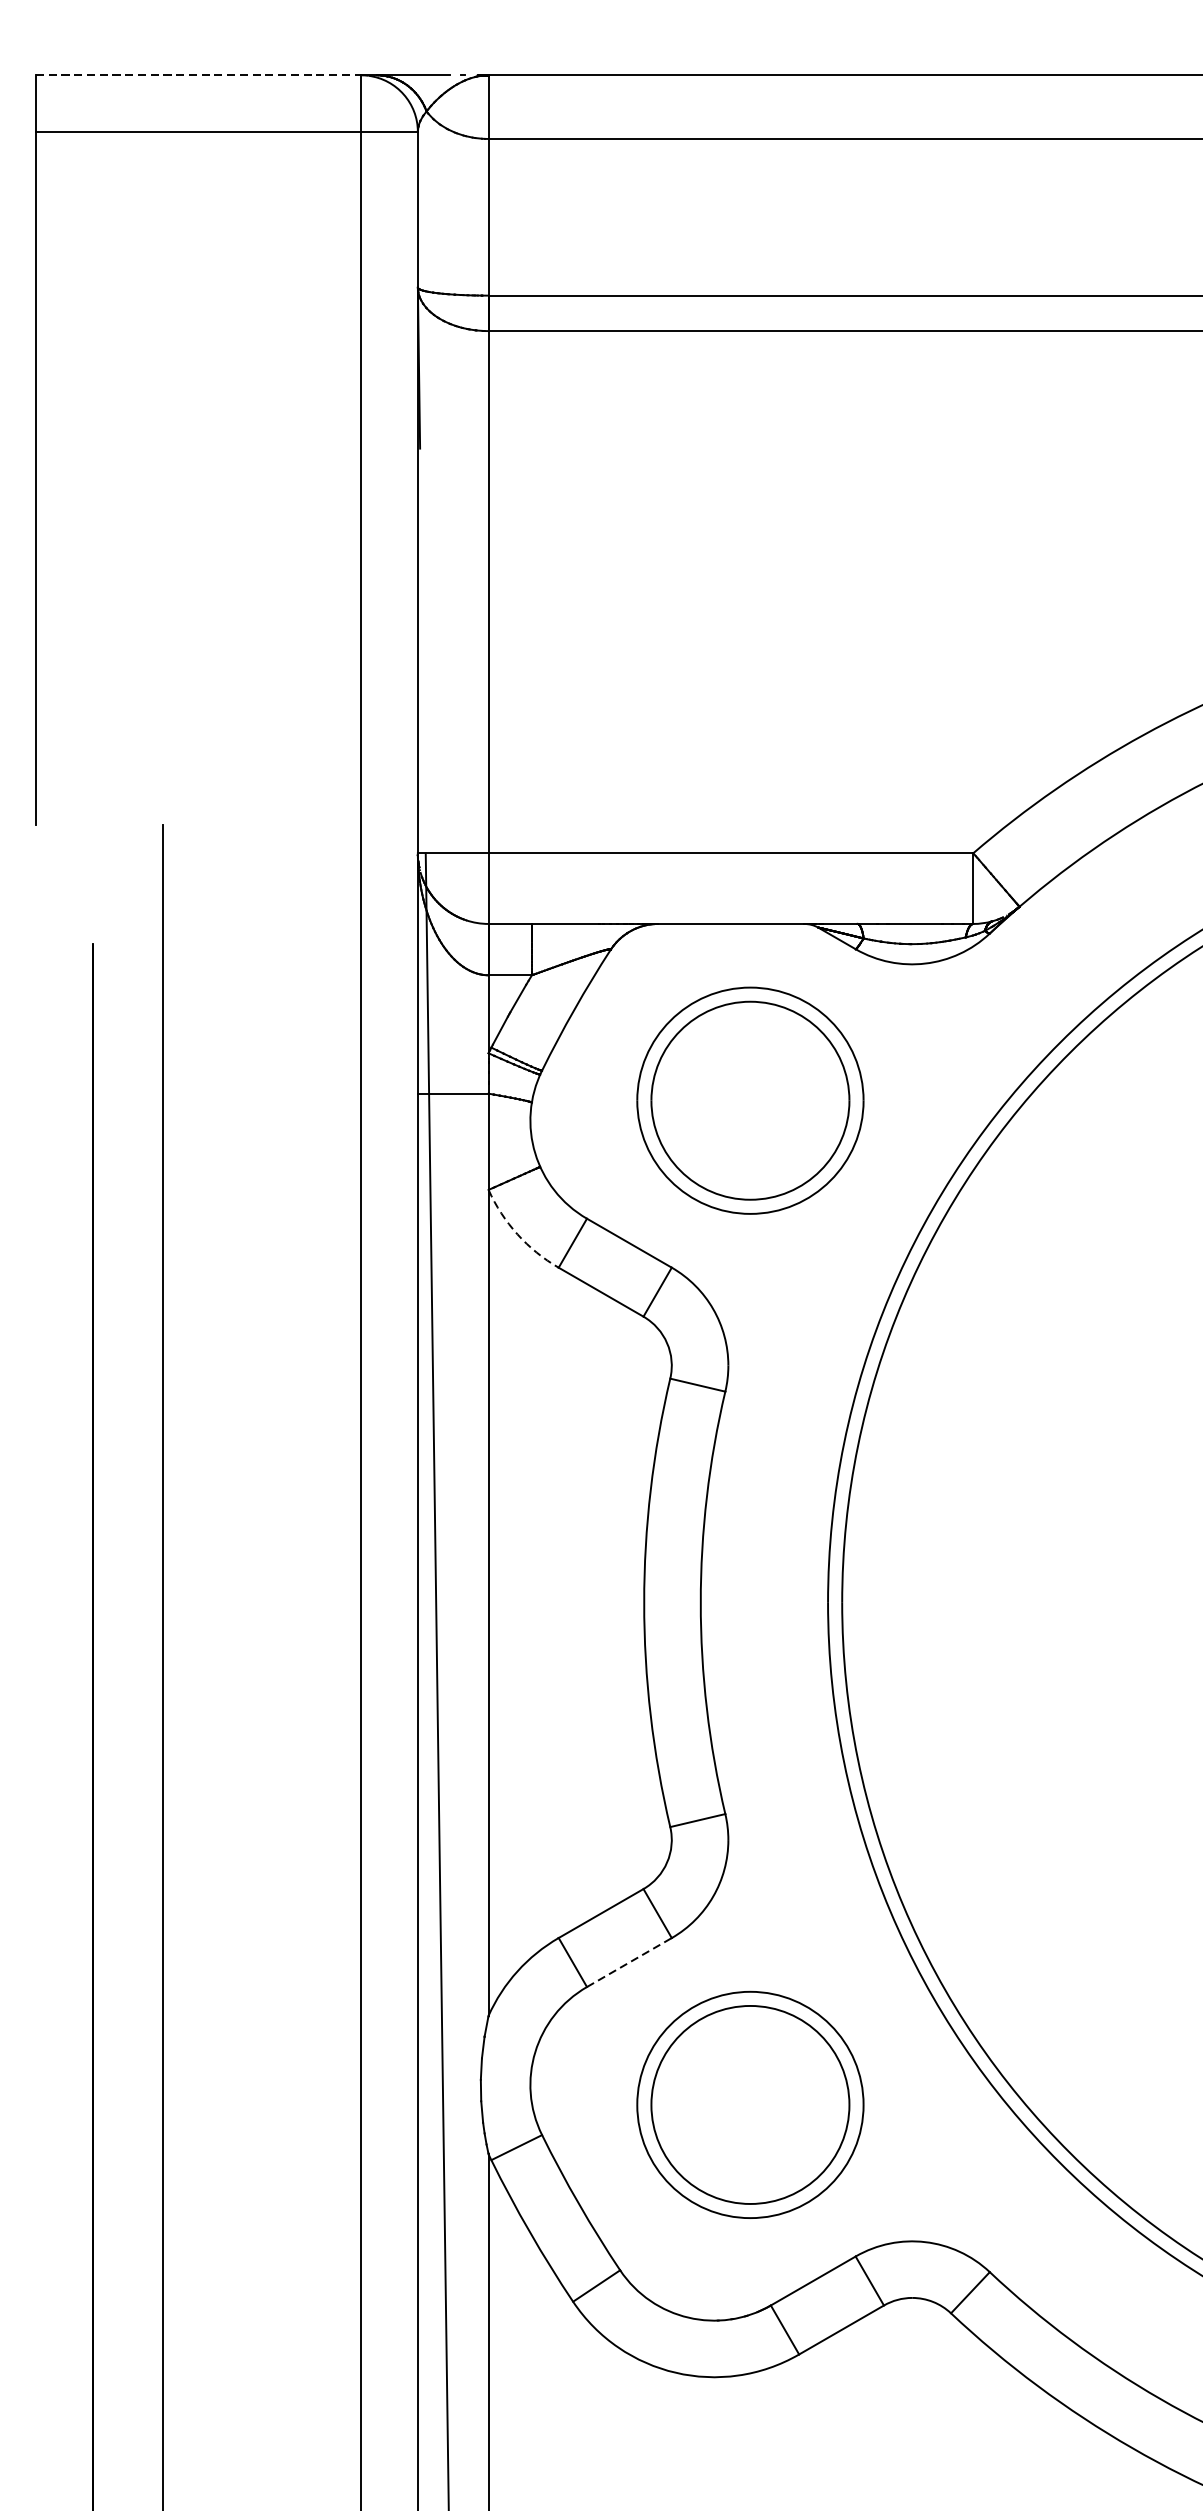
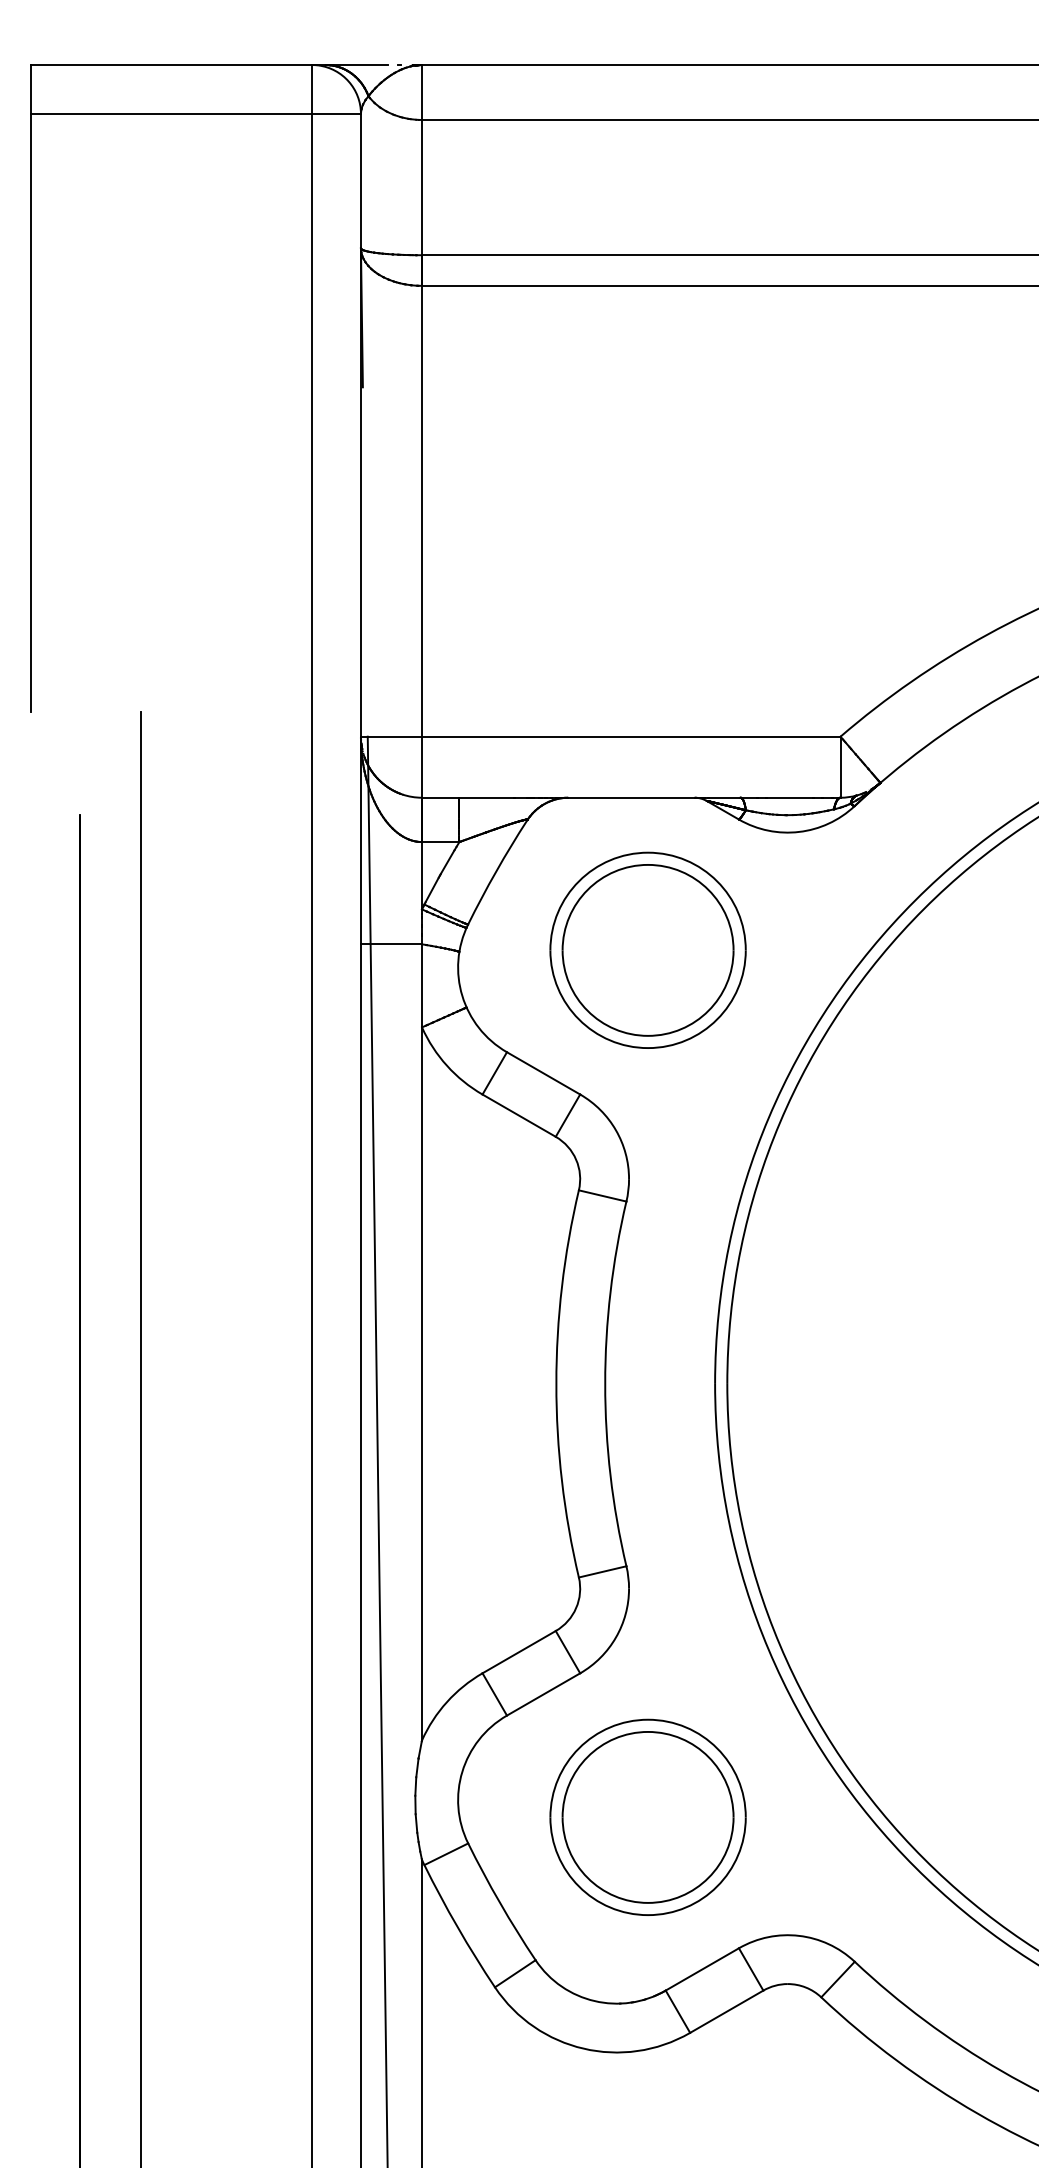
line: (199, 75) -> (172, 65), dashed -> solid
arc: (516, 1234) -> (446, 1065), dashed -> solid
line: (630, 1962) -> (544, 1694), dashed -> solid

